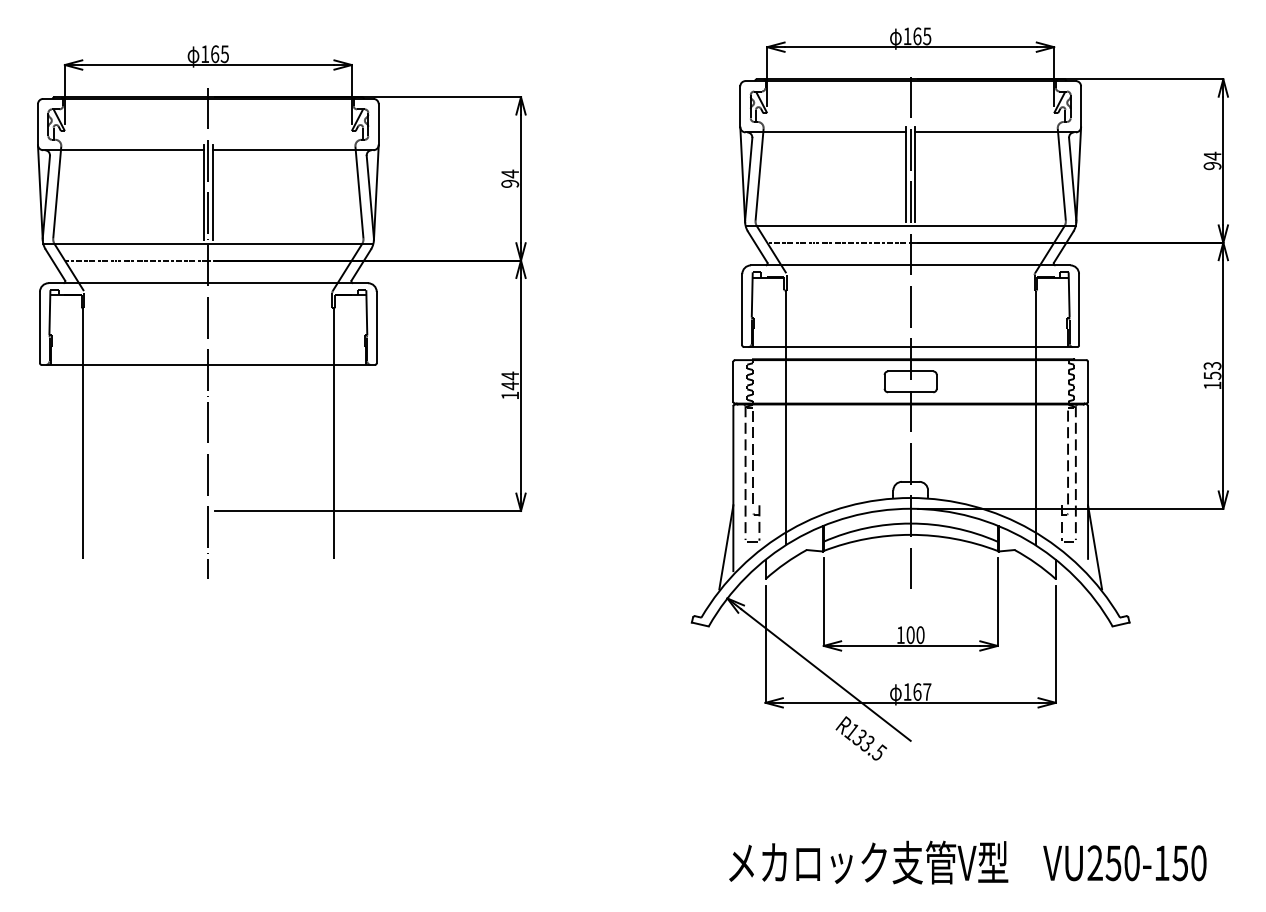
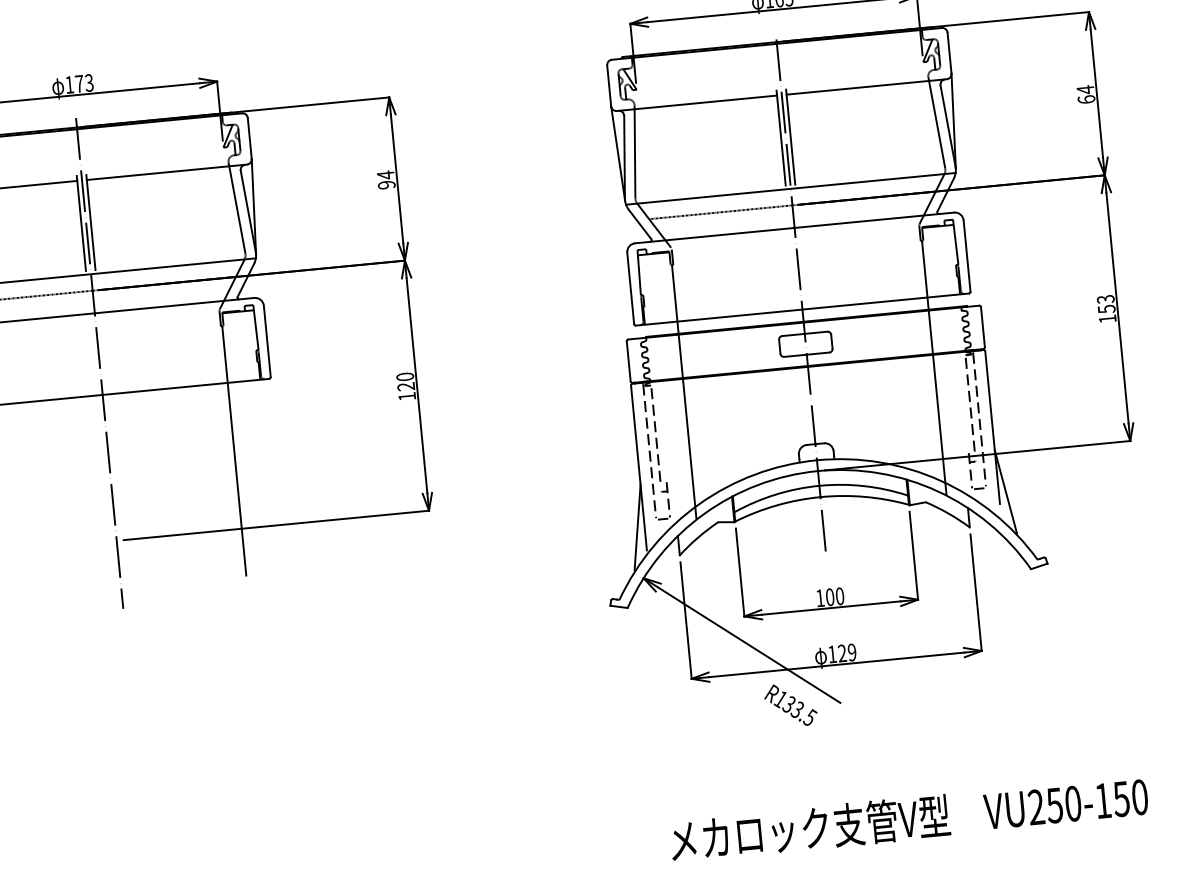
text: (219, 54) -> (83, 83), 165 -> 173
text: (1212, 165) -> (1086, 99), 94 -> 64
text: (510, 380) -> (405, 381), 144 -> 120
text: (922, 691) -> (847, 652), 167 -> 129

